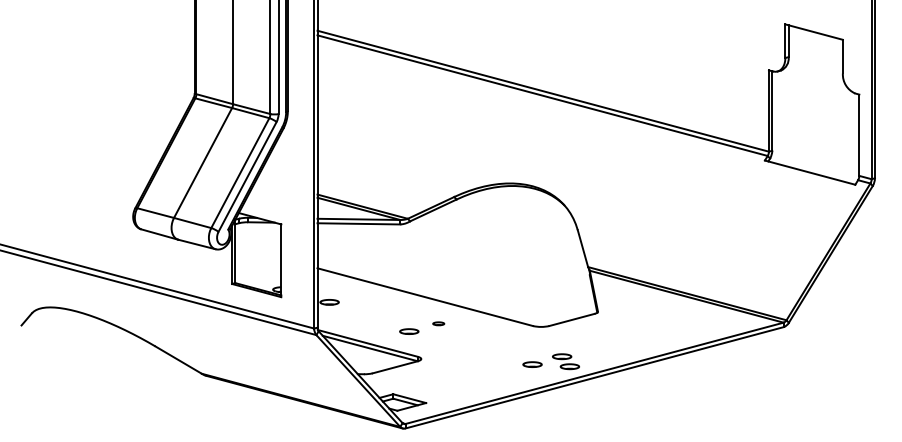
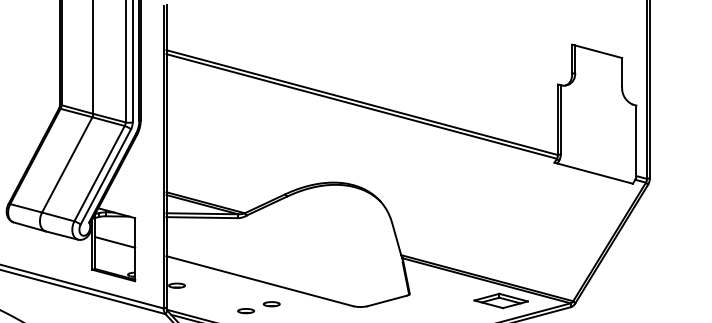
line: (258, 252) -> (115, 242), added
part: (703, 319) -> (501, 300), added
part: (438, 323) -> (271, 304), size x1.67

